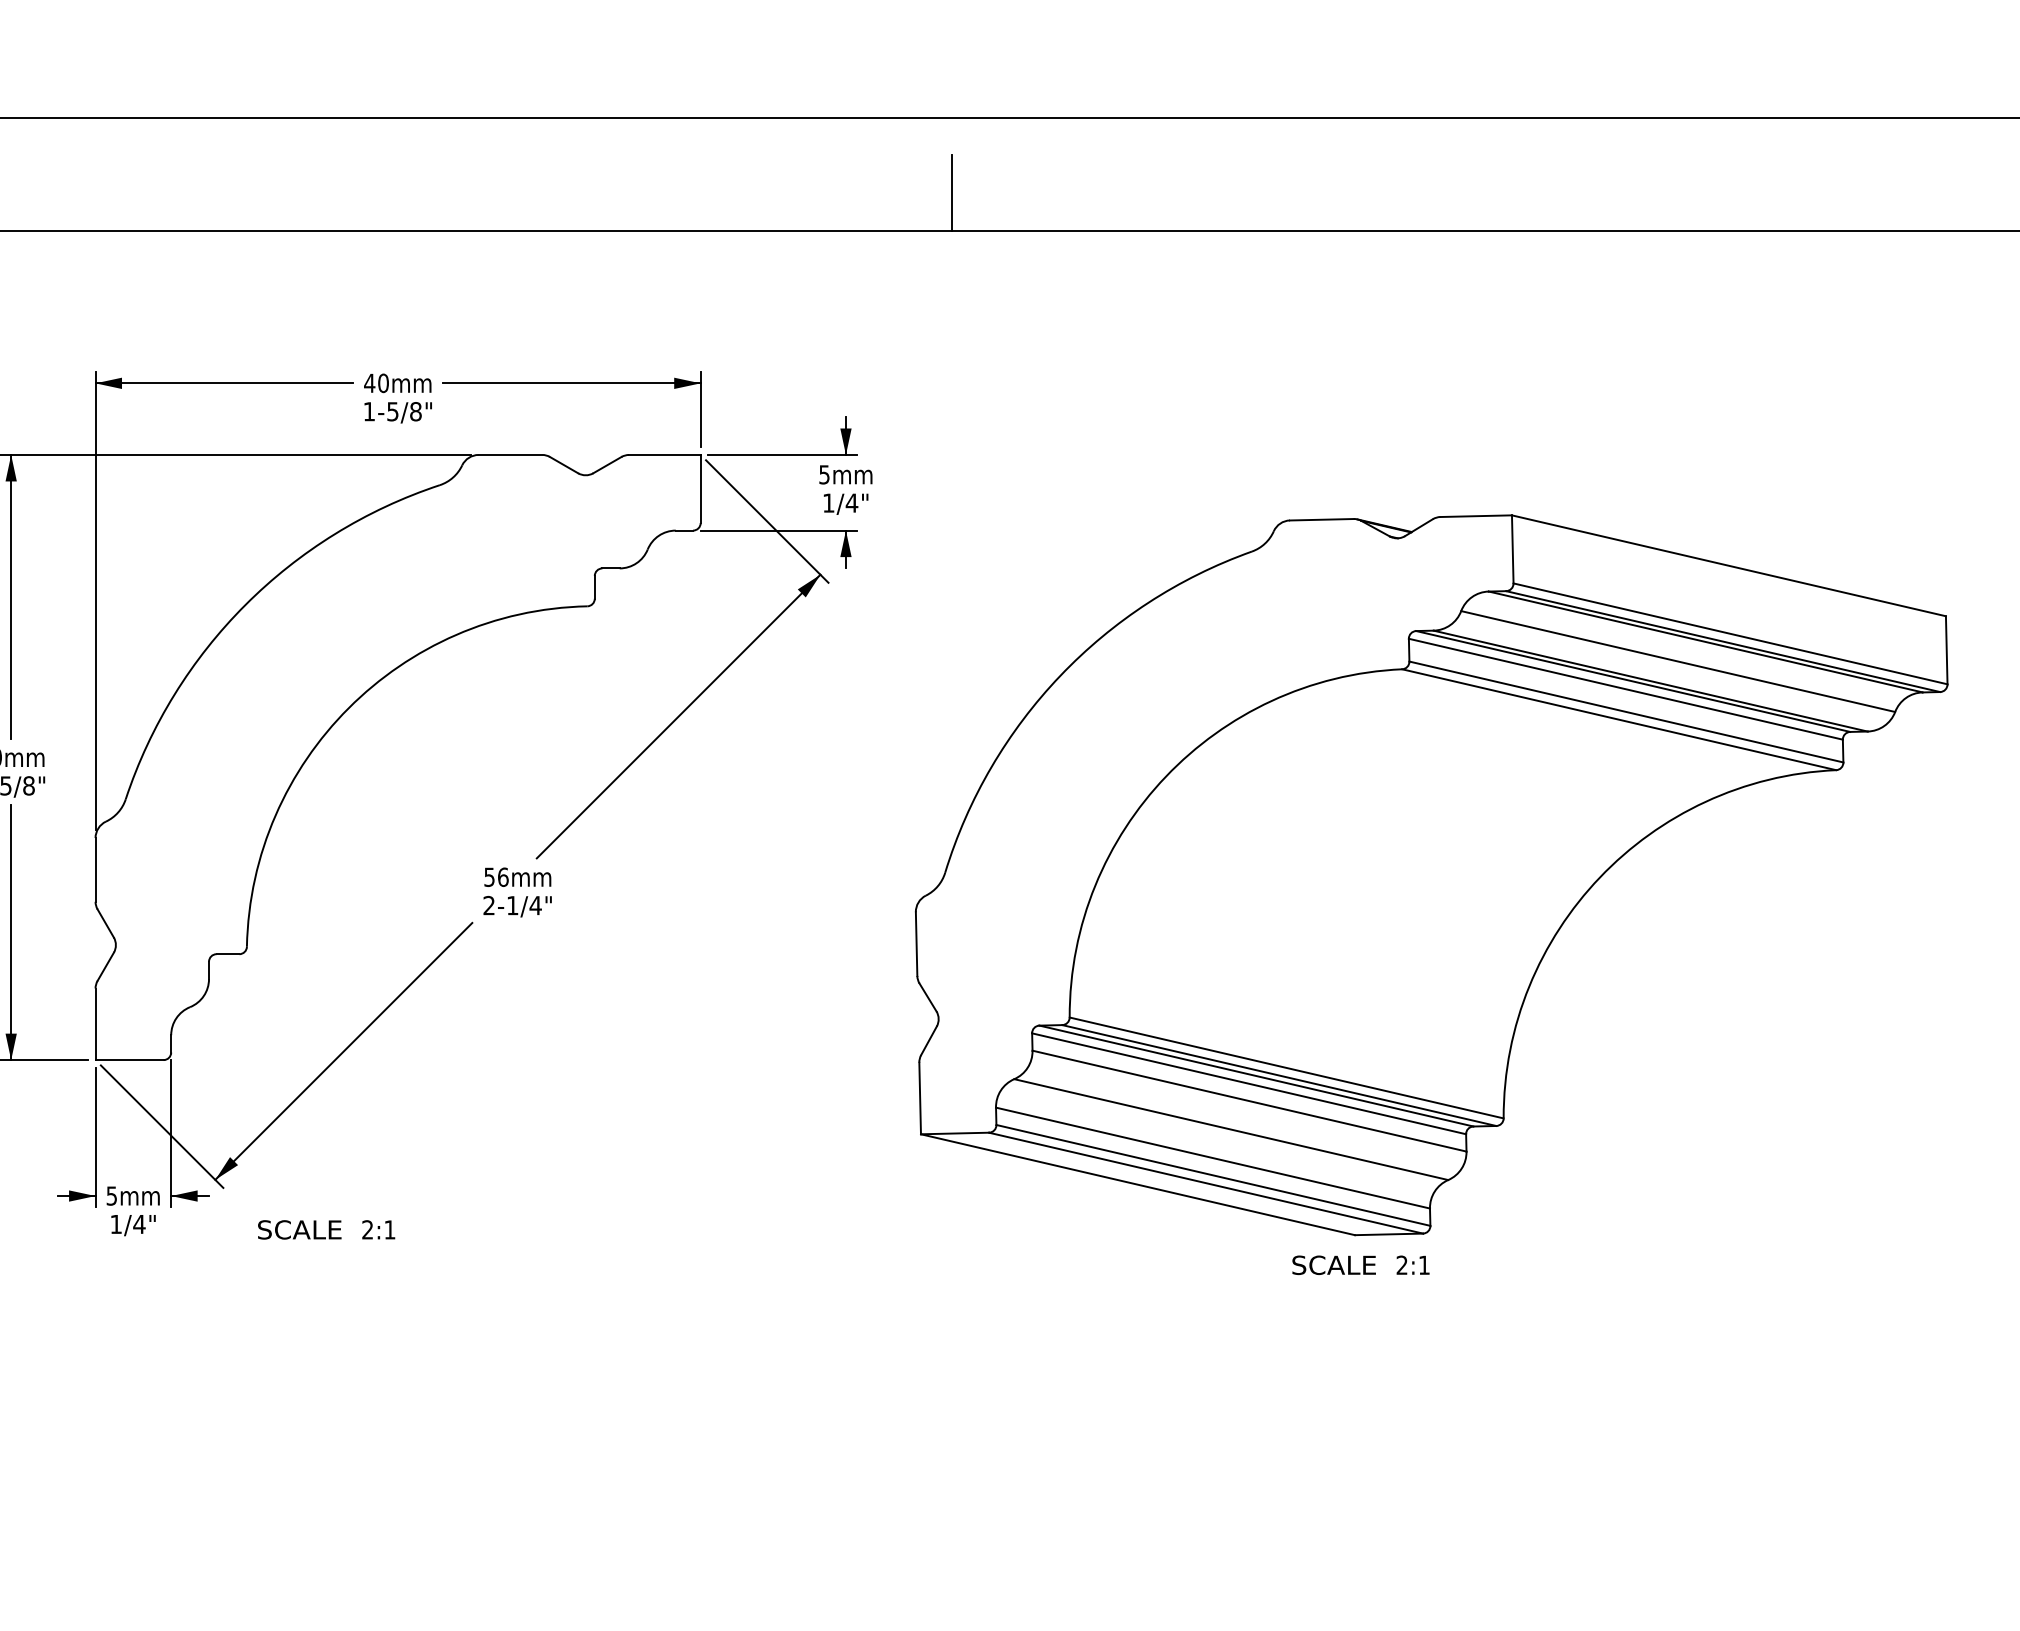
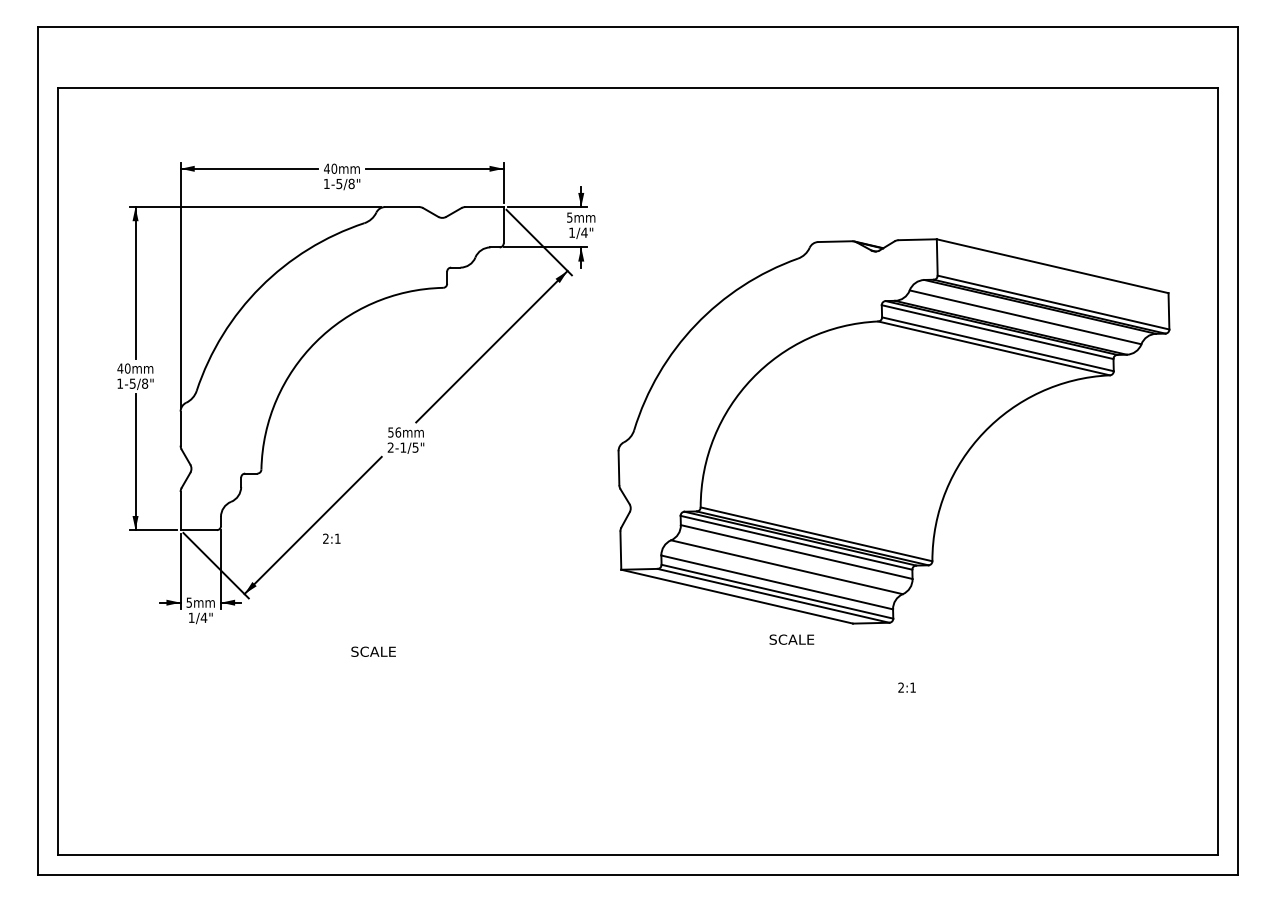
line: (953, 193) -> (638, 67), removed
text: (535, 905) -> (415, 447), 2-1/4" -> 2-1/5"
text: (299, 1229) -> (373, 651), moved
text: (378, 1229) -> (331, 538), moved
text: (1333, 1264) -> (791, 639), moved
text: (1412, 1264) -> (906, 687), moved

